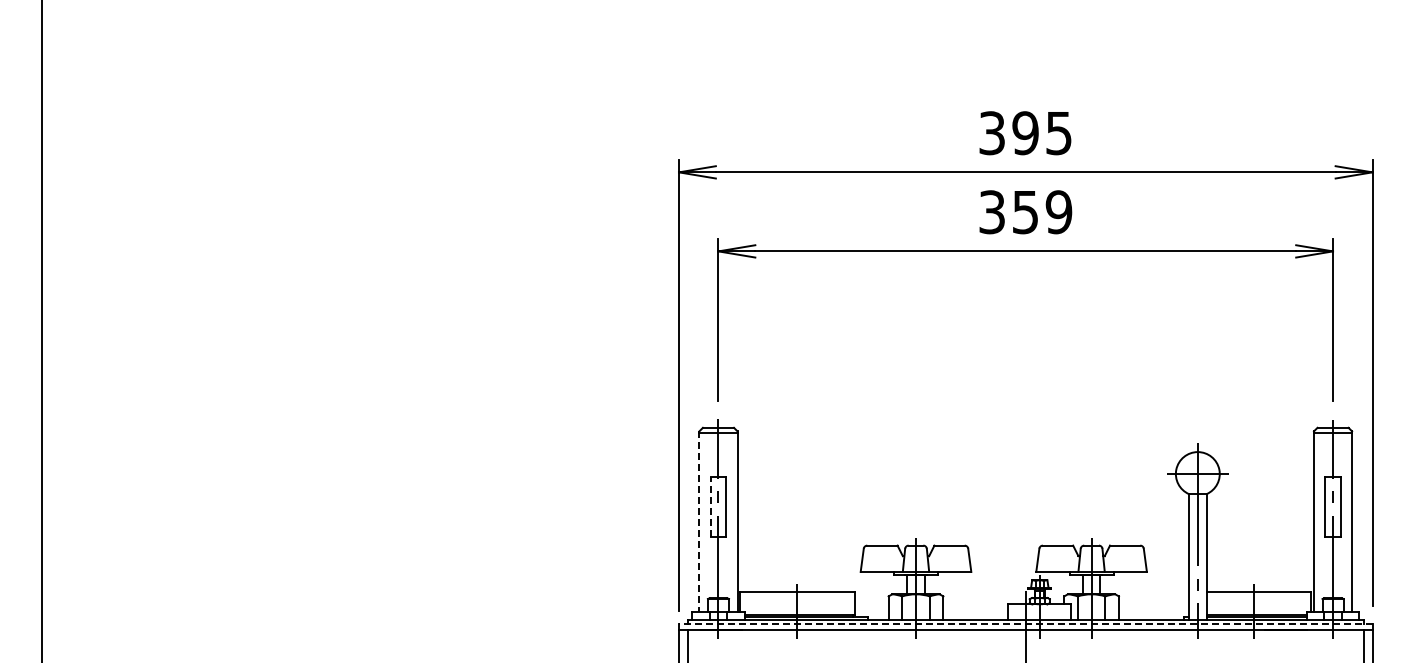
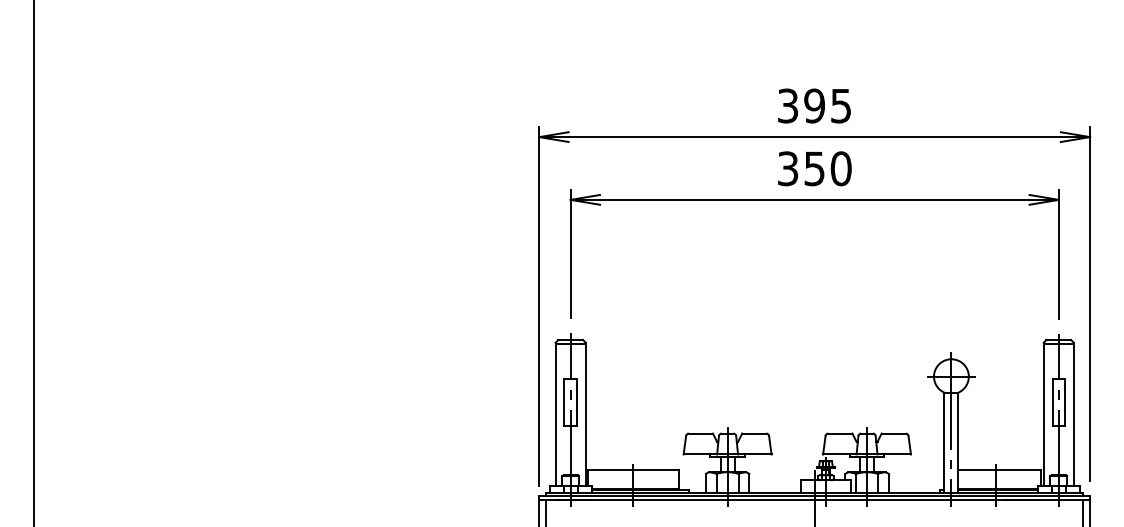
text: (1058, 212) -> (840, 168), 359 -> 350
line: (710, 506) -> (564, 402), dashed -> solid
line: (699, 522) -> (555, 415), dashed -> solid
line: (1025, 624) -> (814, 496), dashed -> solid

